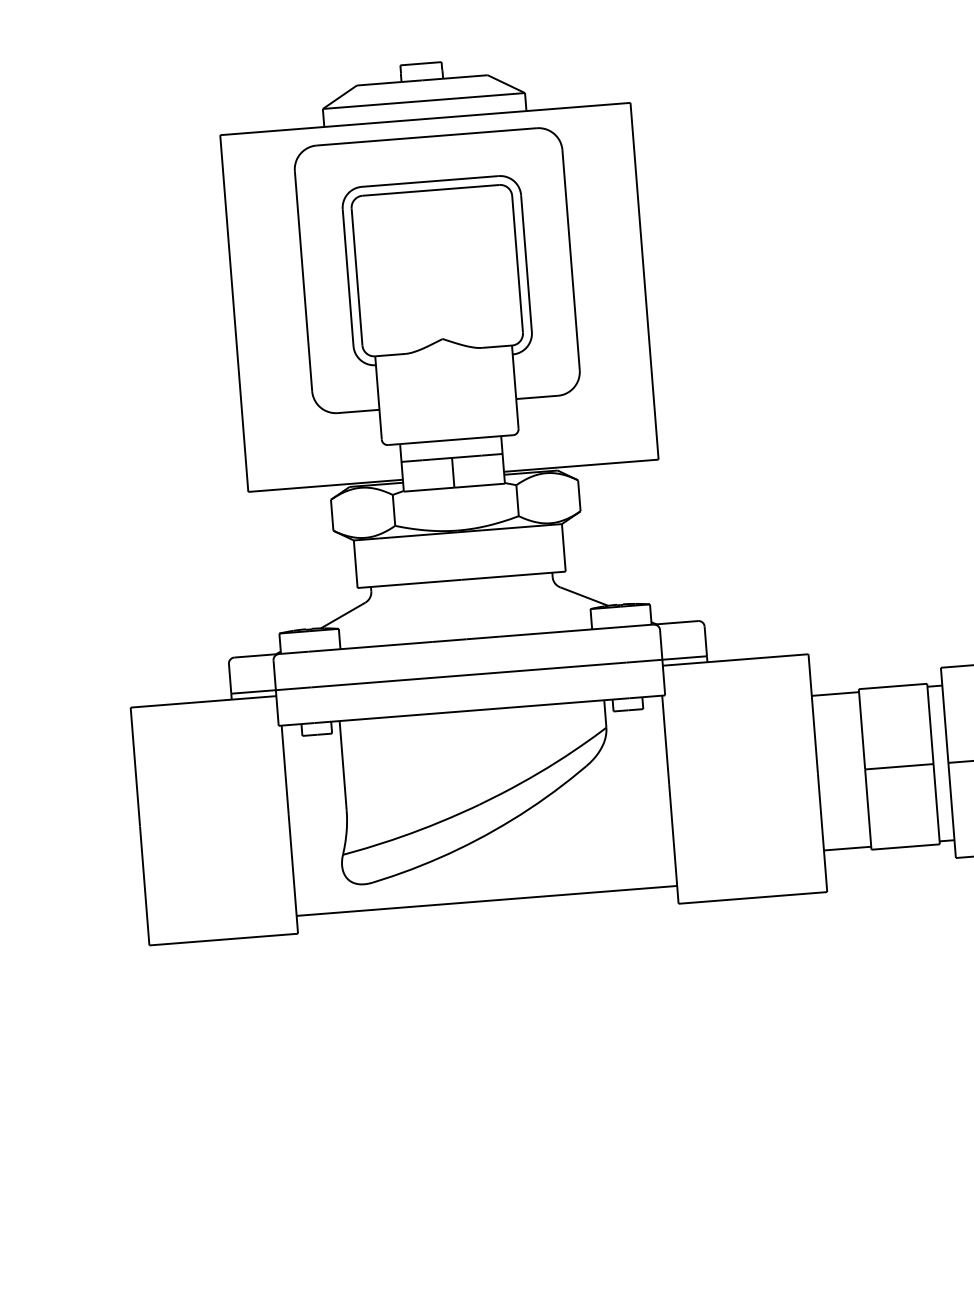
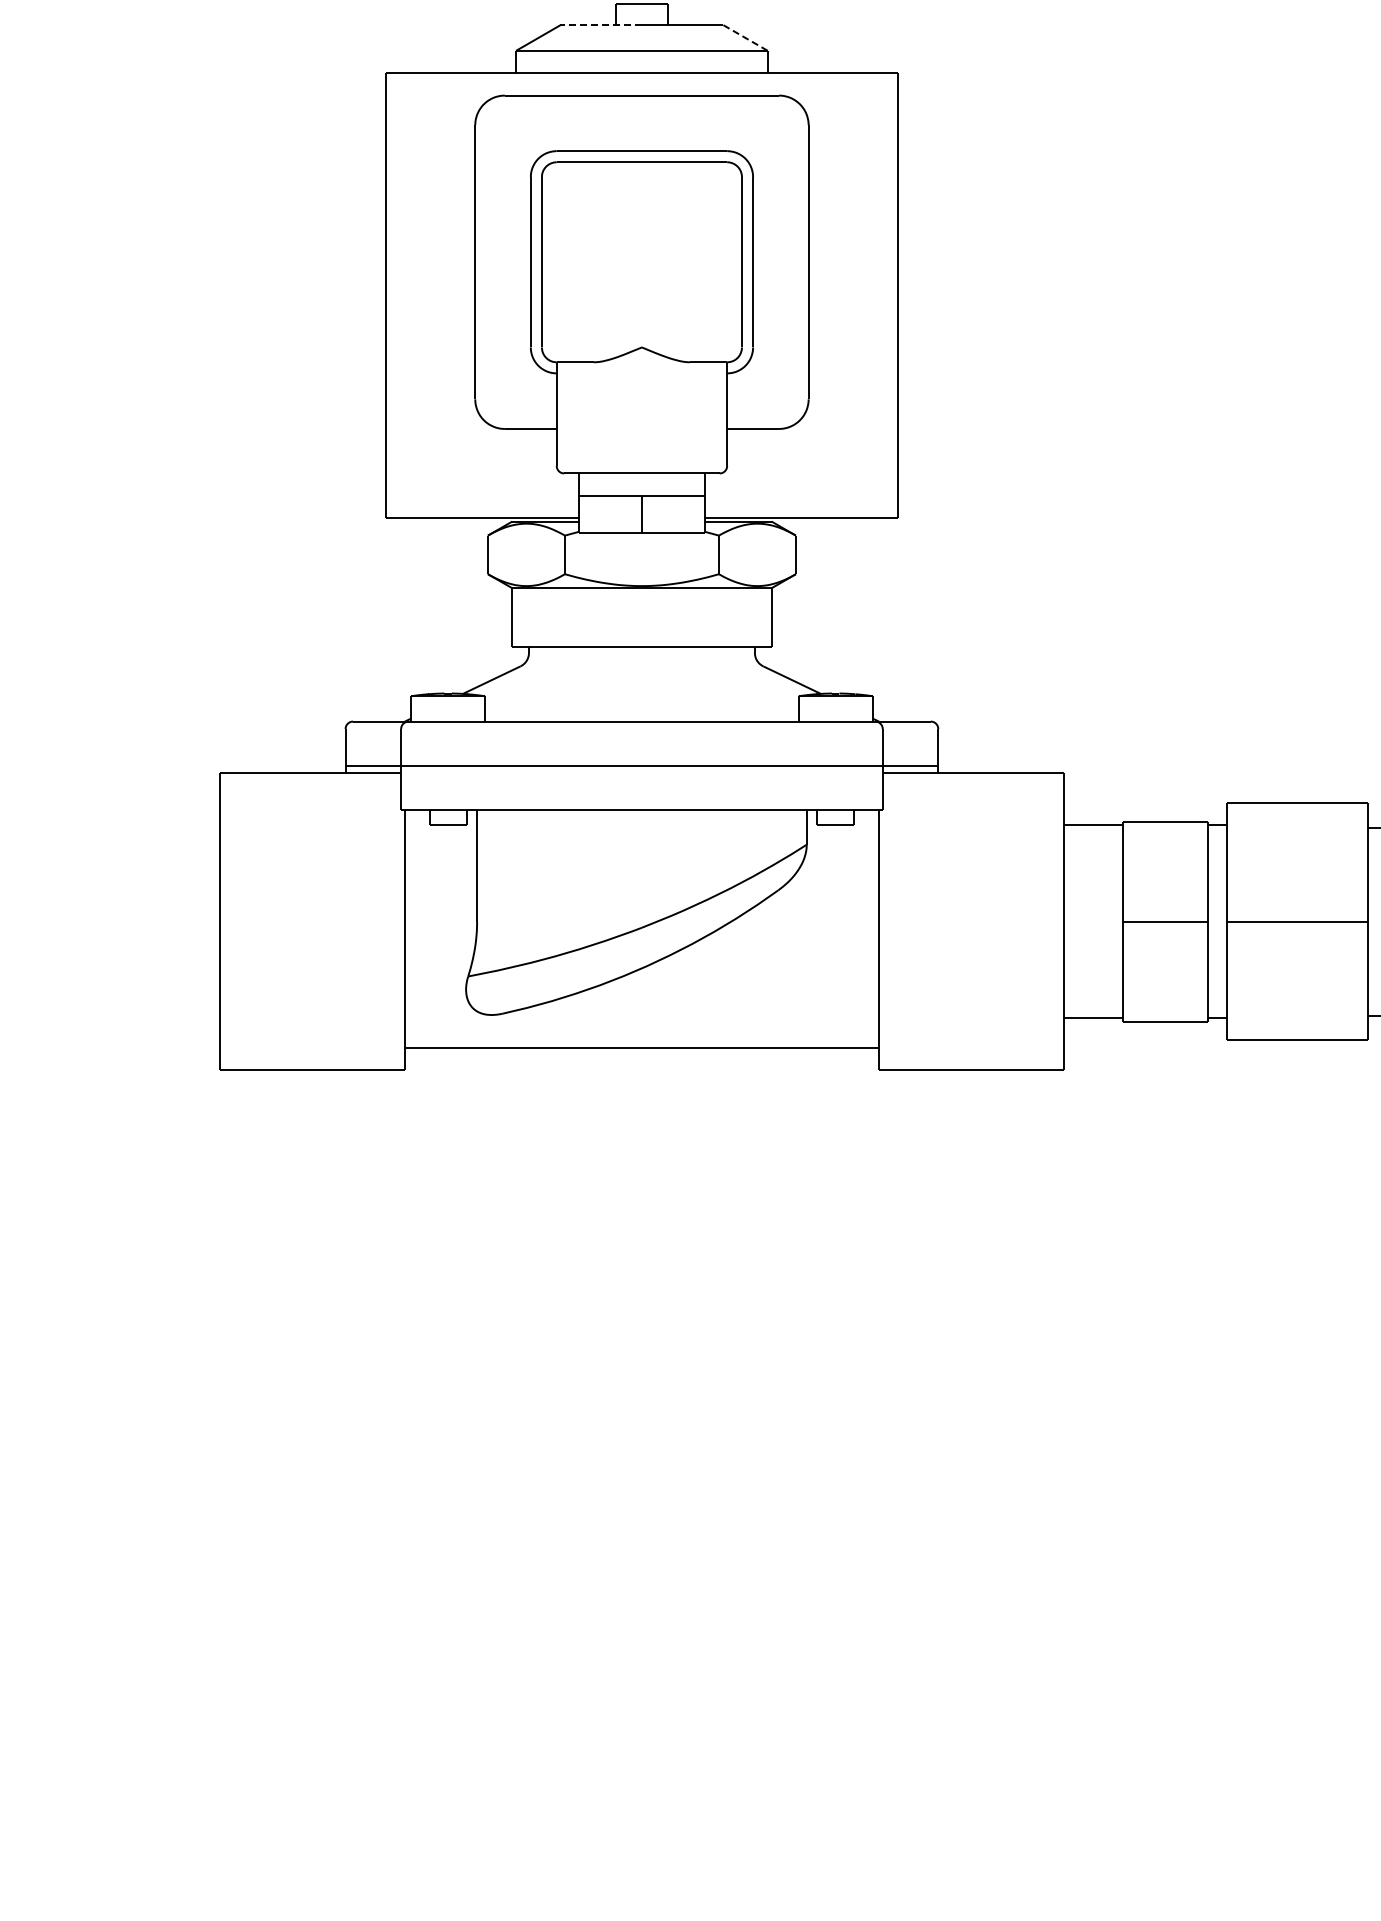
line: (389, 83) -> (601, 25), solid -> dashed
line: (506, 84) -> (745, 38), solid -> dashed

